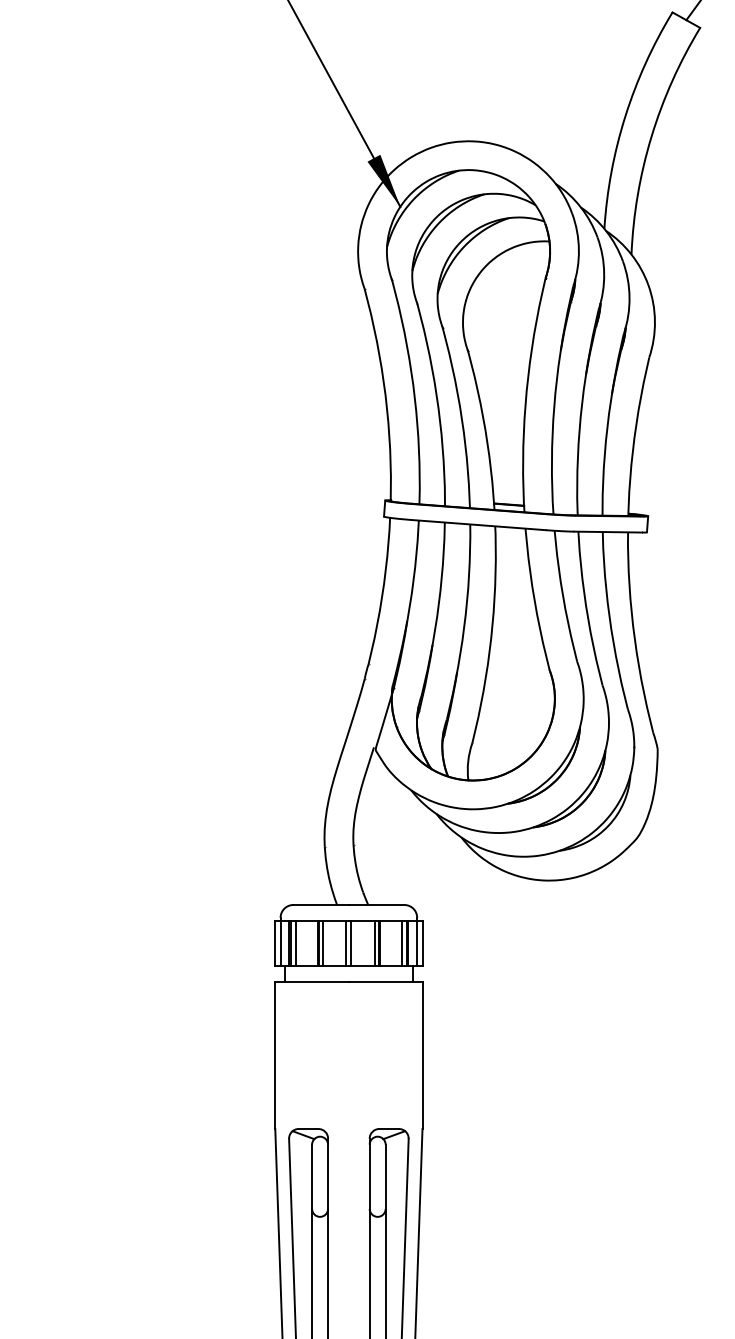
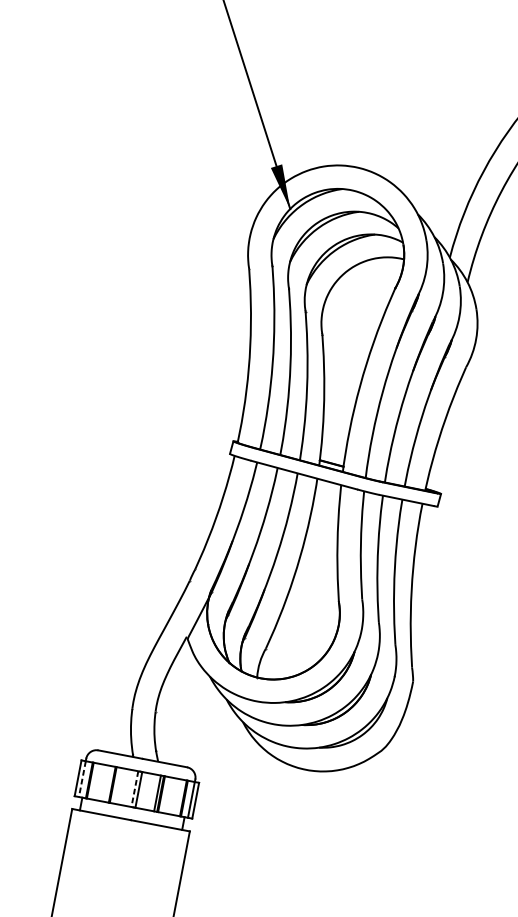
line: (295, 942) -> (94, 780), removed
line: (322, 942) -> (115, 784), removed
line: (402, 942) -> (179, 796), removed
line: (280, 943) -> (82, 779), solid -> dashed
line: (346, 943) -> (134, 789), solid -> dashed

